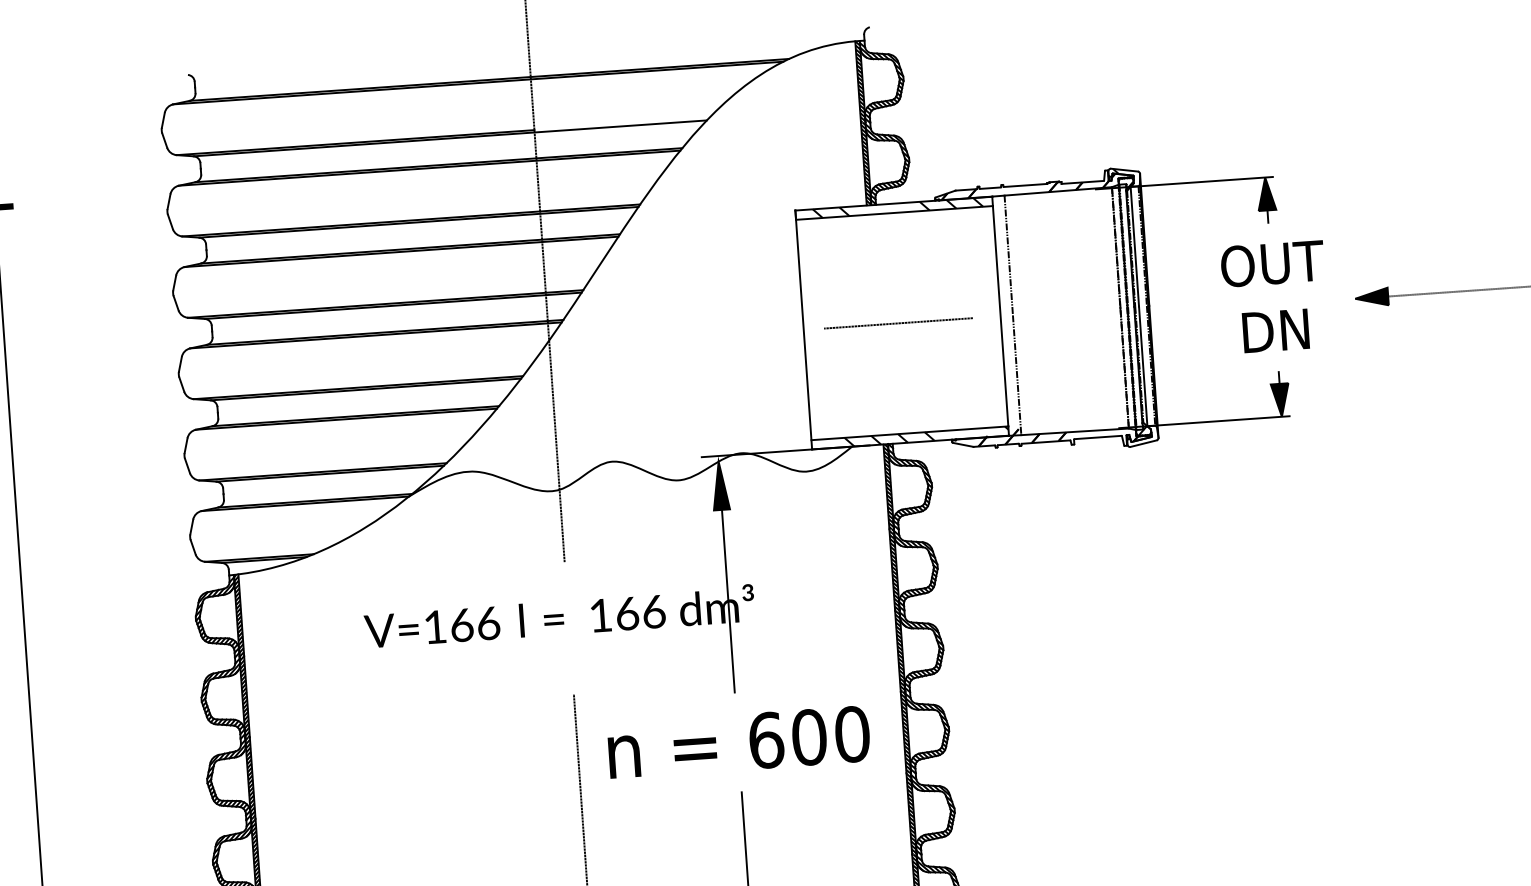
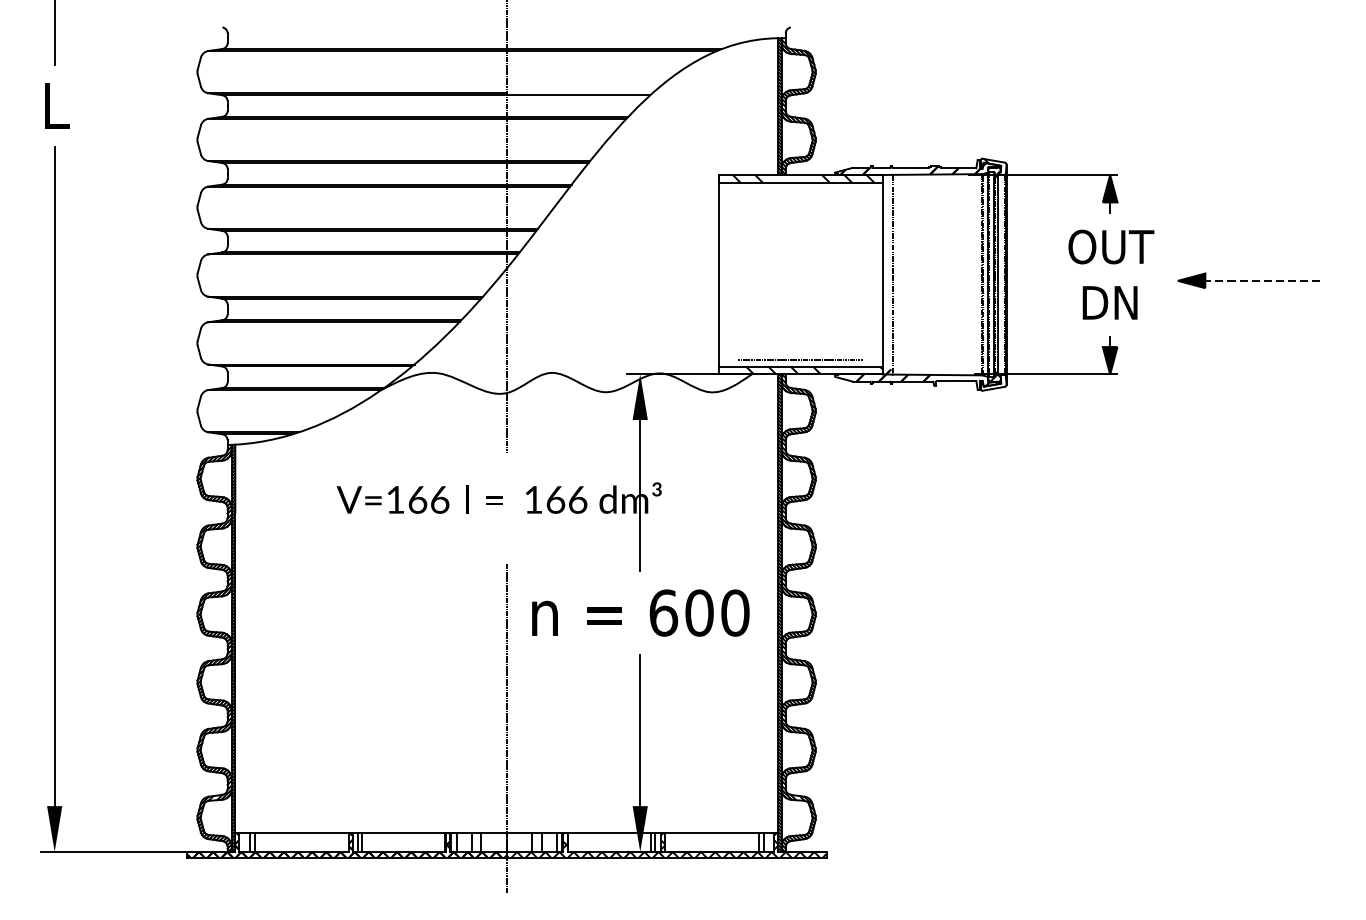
line: (897, 323) -> (799, 359), moved

